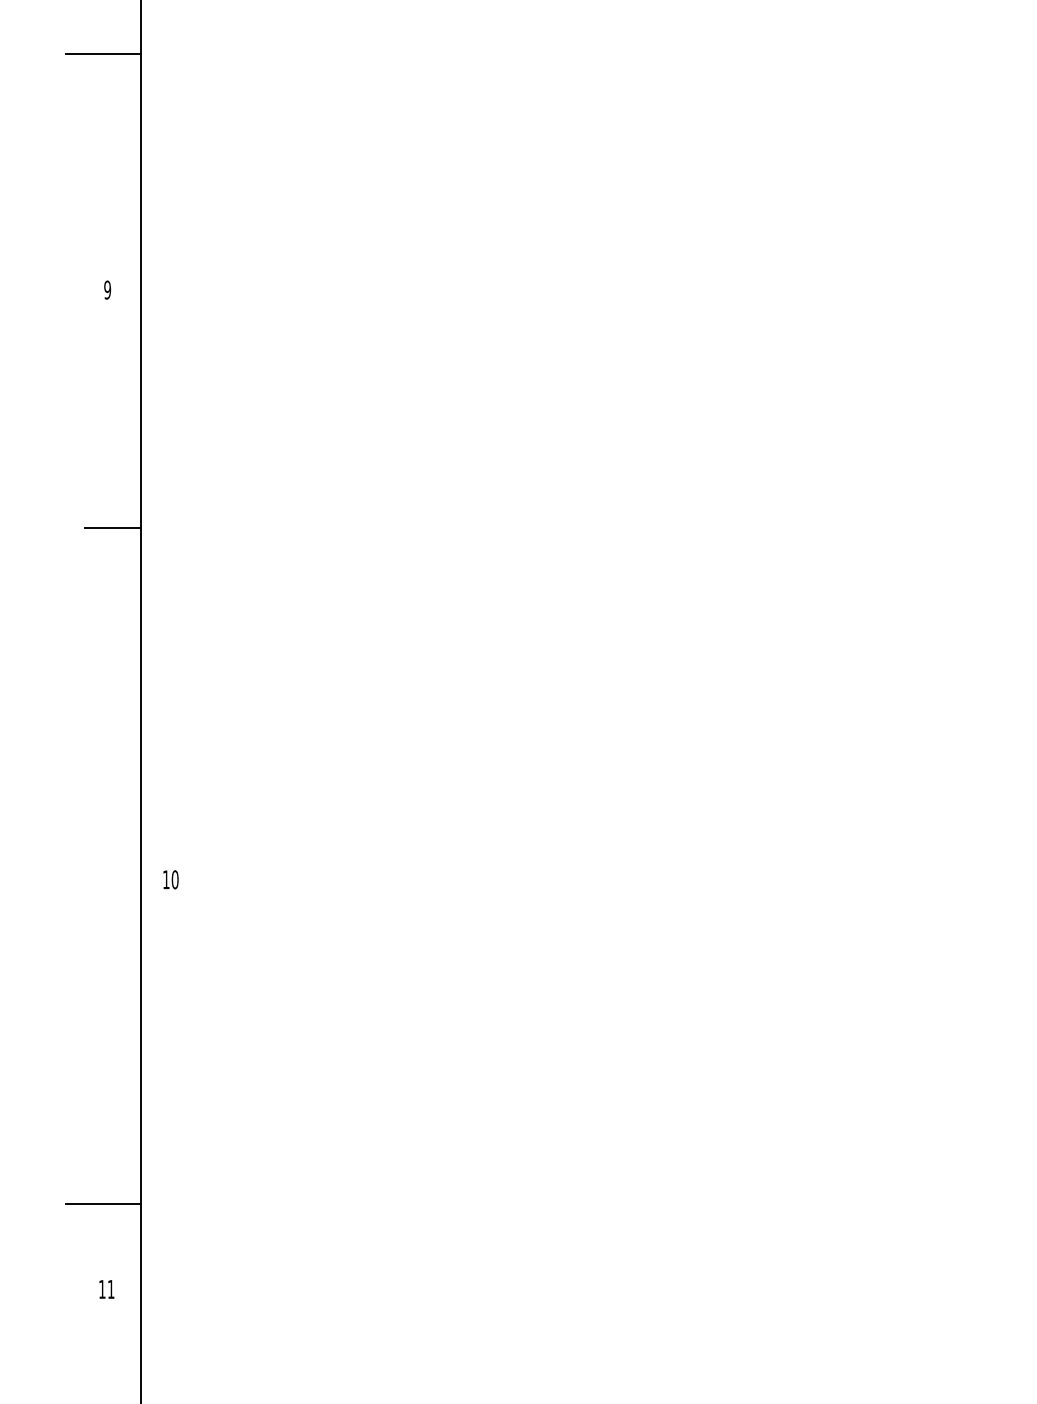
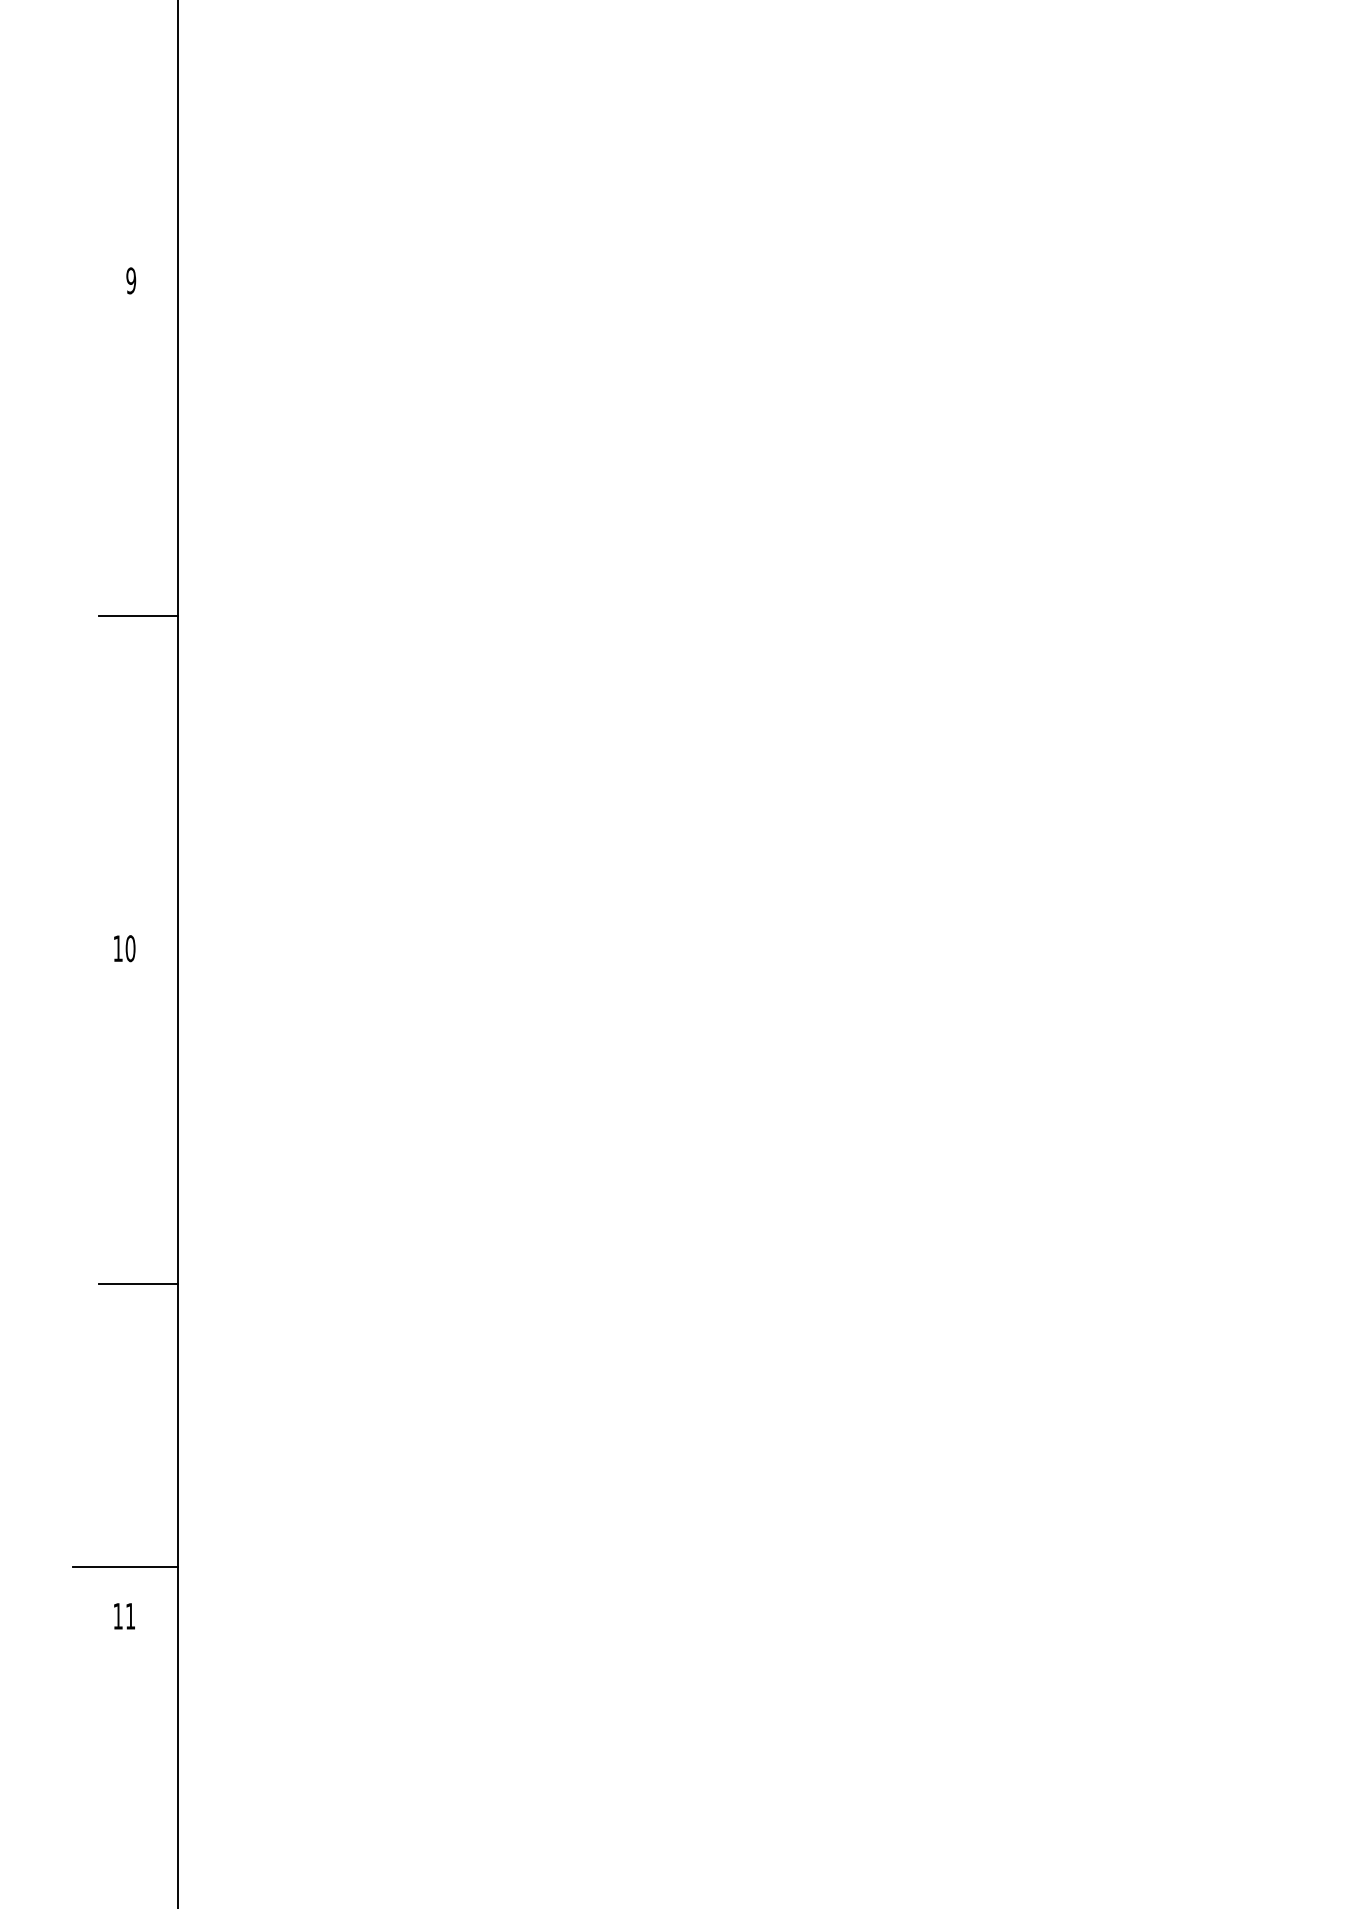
text: (170, 879) -> (124, 948), moved
line: (112, 1002) -> (138, 1283), added
text: (106, 1289) -> (124, 1616), moved

